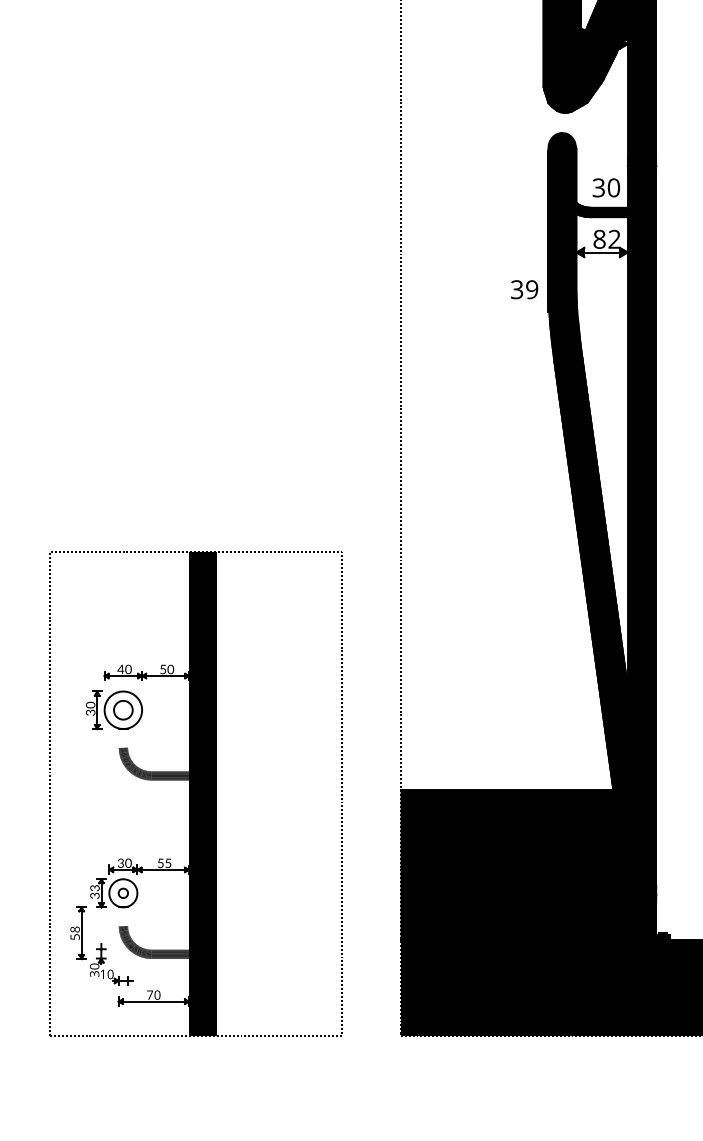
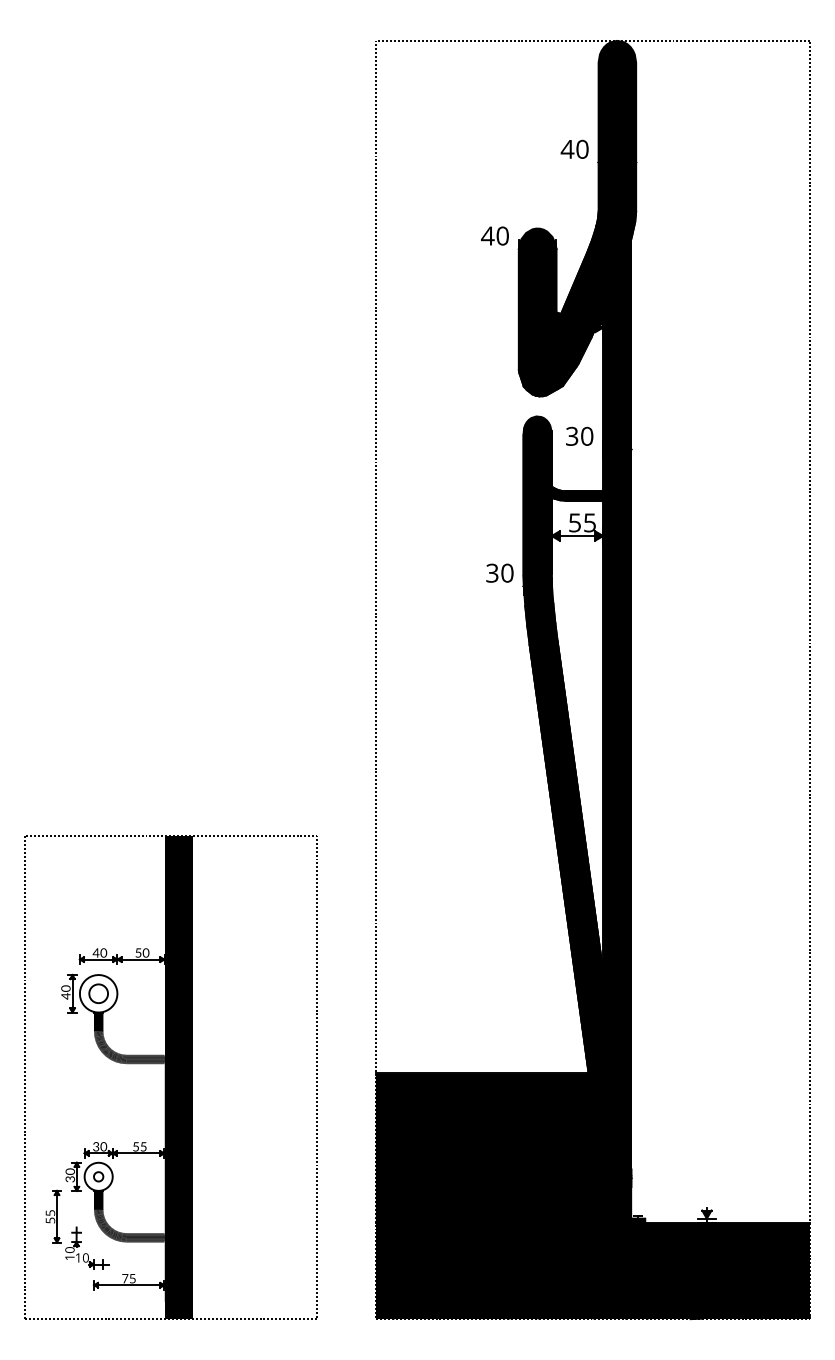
text: (606, 186) -> (579, 435), moved
text: (606, 238) -> (581, 522), 82 -> 55
text: (532, 289) -> (507, 573), 39 -> 30
text: (90, 711) -> (65, 995), 30 -> 40
fill: (123, 737) -> (98, 1021), added
text: (95, 887) -> (70, 1171), 33 -> 30
fill: (123, 915) -> (98, 1199), added
text: (75, 929) -> (50, 1213), 58 -> 55
text: (94, 973) -> (69, 1257), 30 -> 10
text: (157, 994) -> (132, 1278), 70 -> 75

